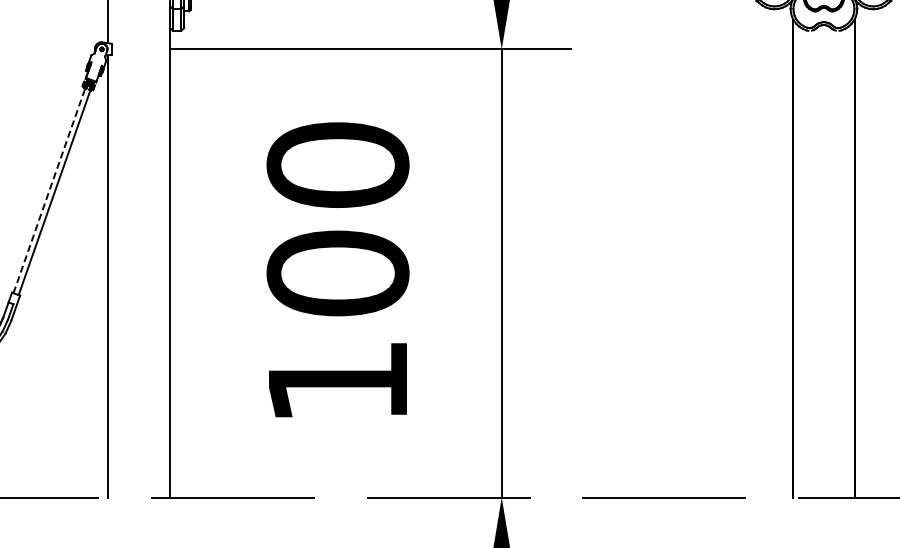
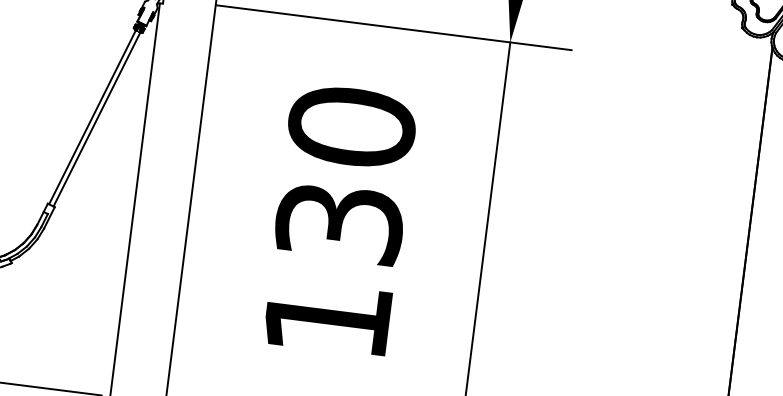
line: (49, 190) -> (92, 117), dashed -> solid
text: (337, 273) -> (339, 223), 100 -> 130

